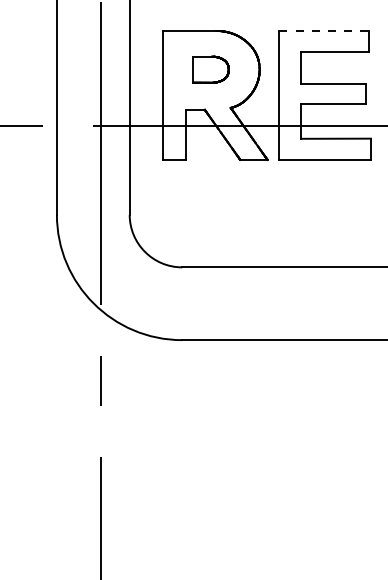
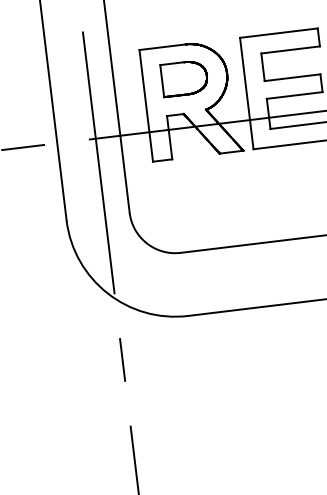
line: (324, 30) -> (279, 32), dashed -> solid
part: (210, 69) -> (184, 78), size x1.43

